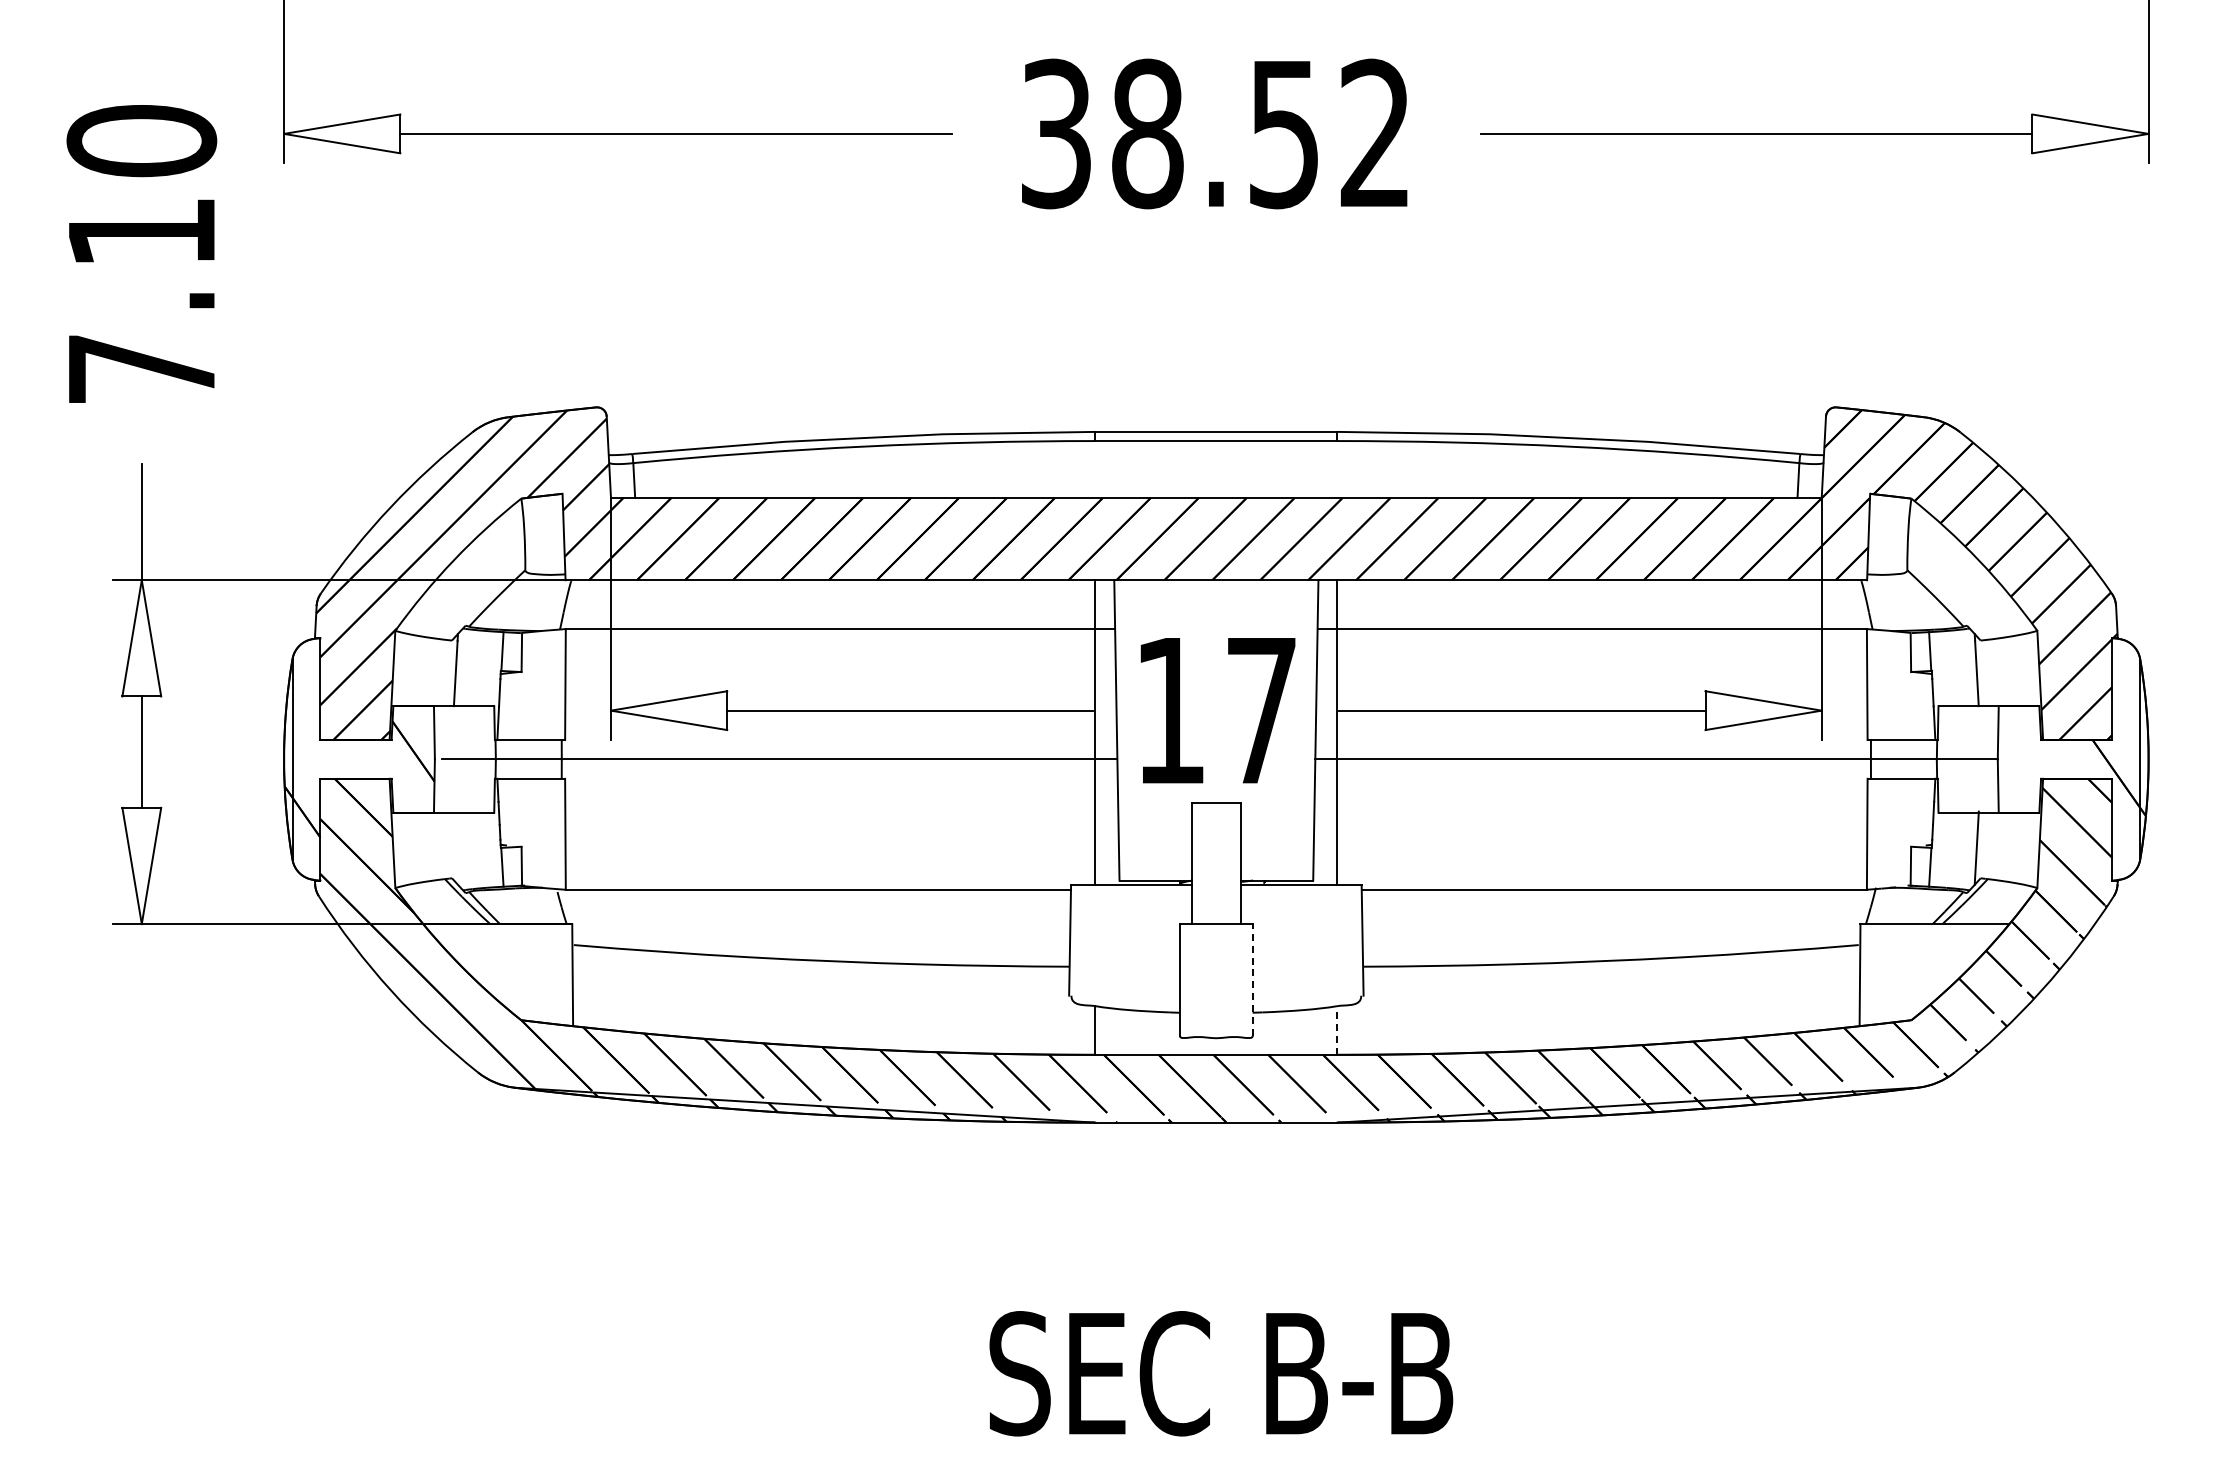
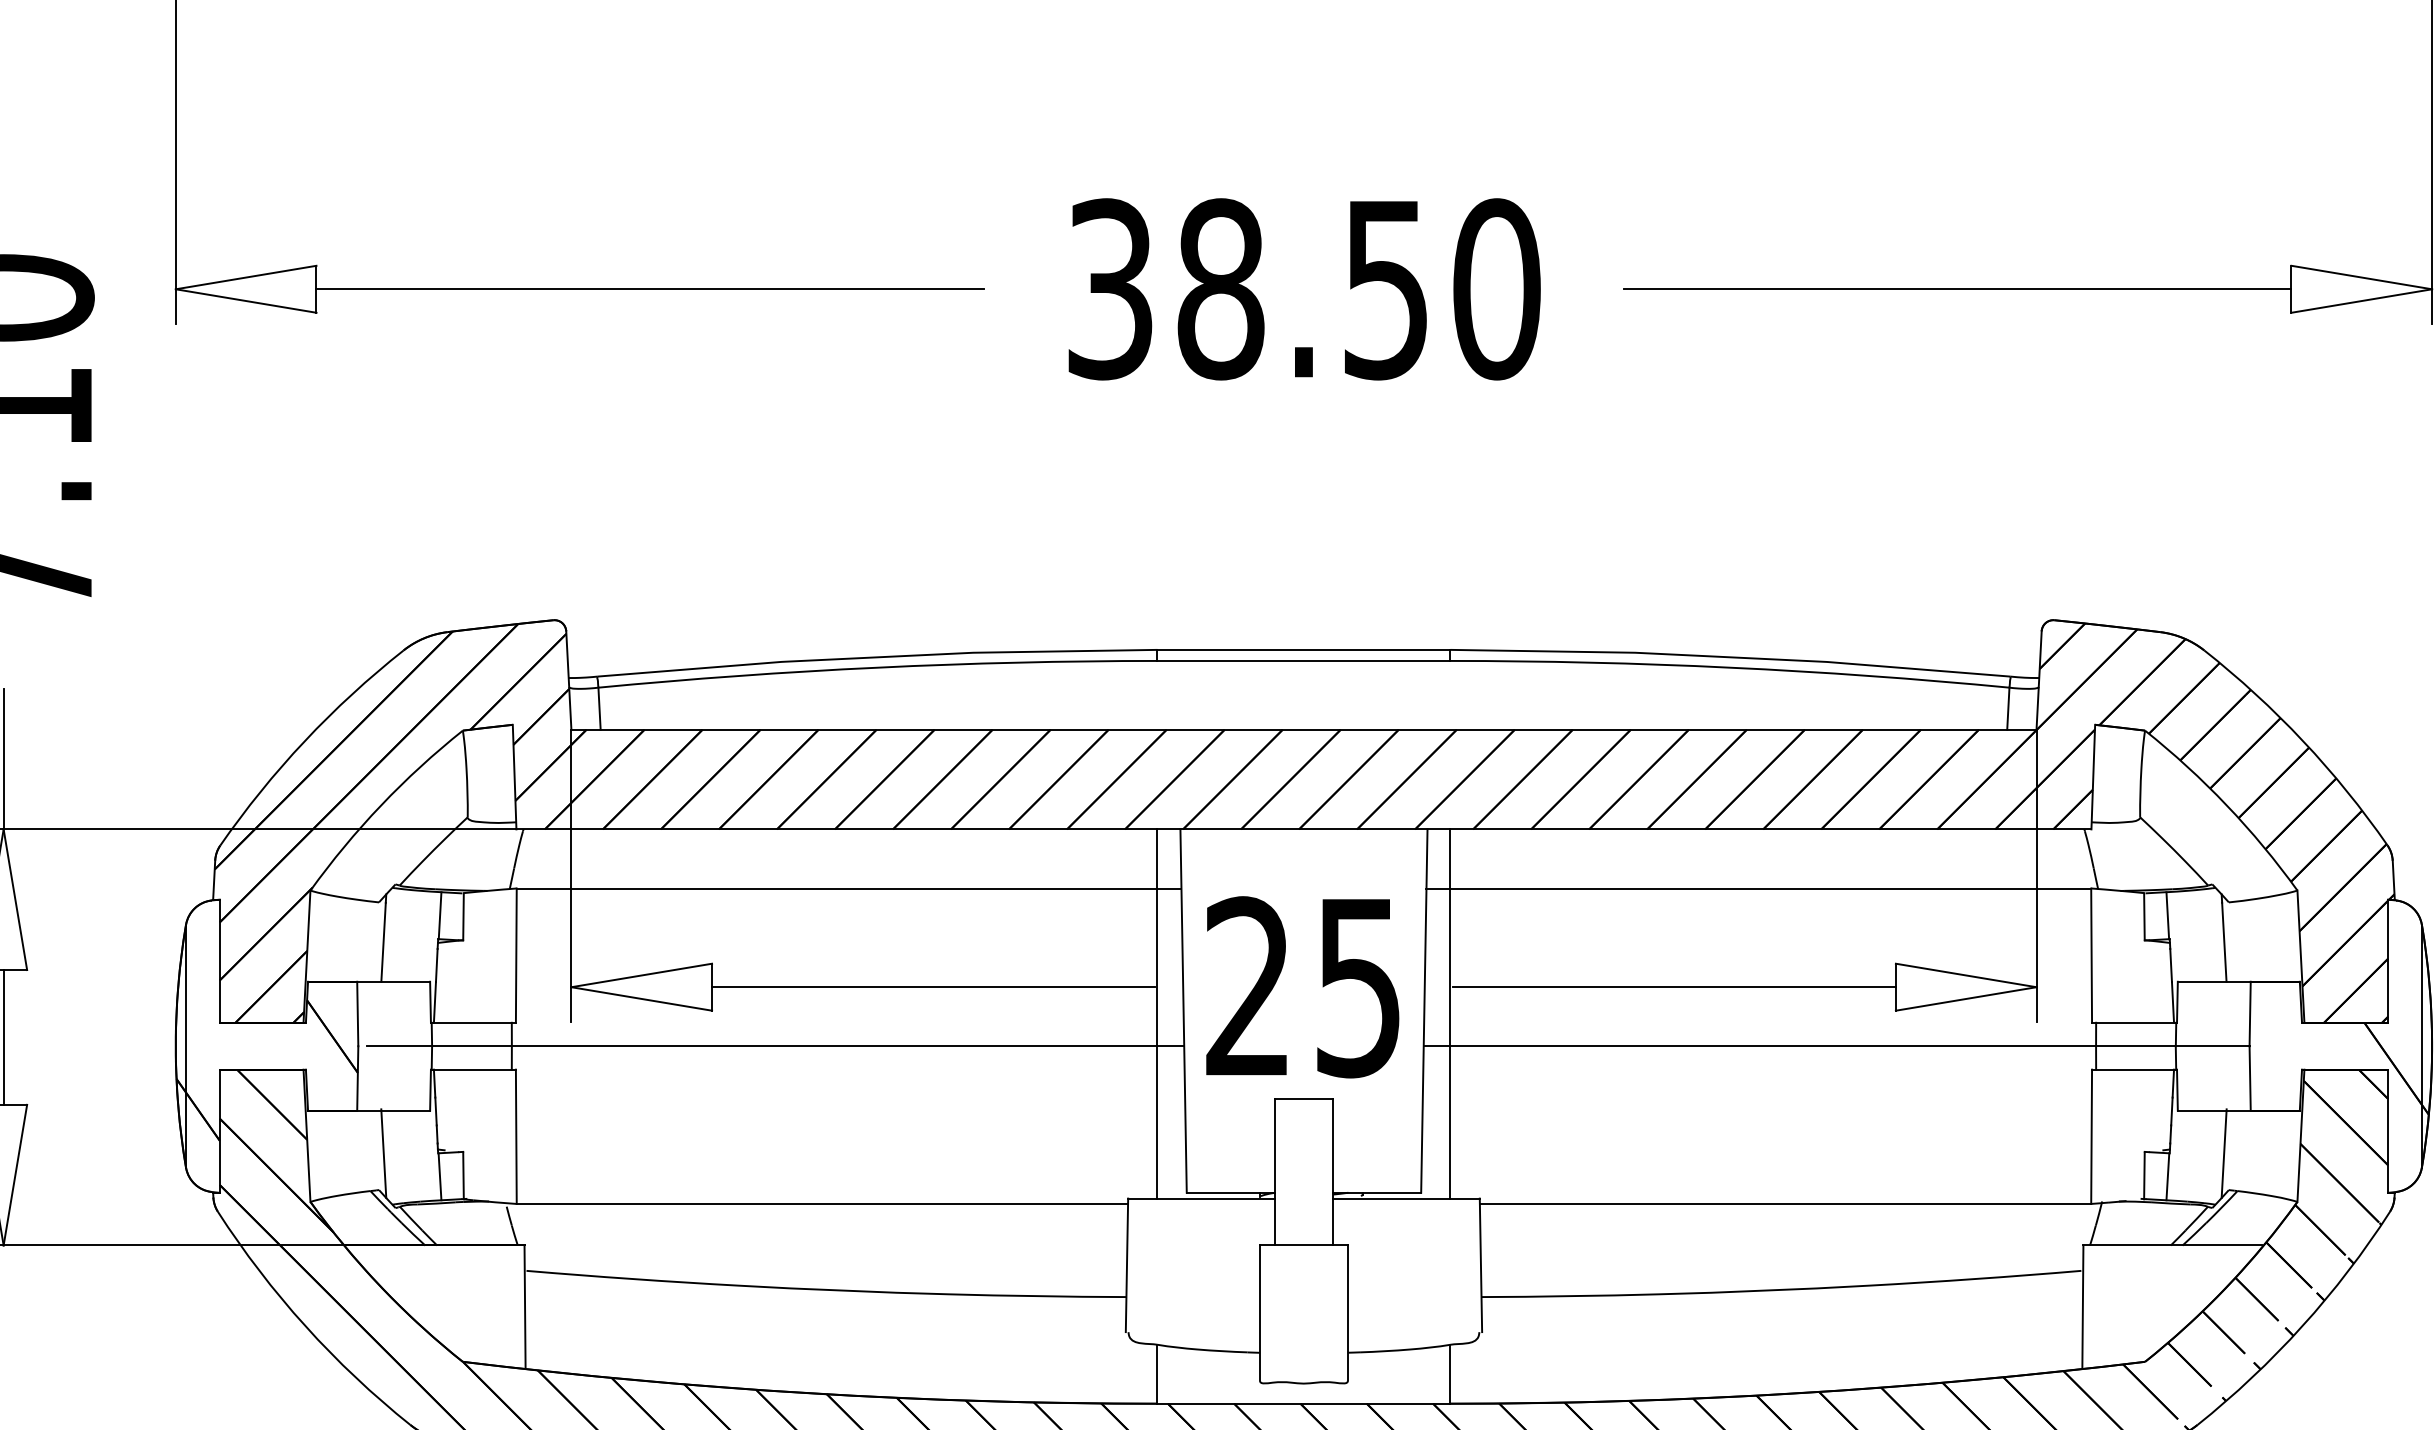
text: (1375, 133) -> (1496, 288), 38.52 -> 38.50
text: (1215, 710) -> (1302, 987), 17 -> 25
line: (455, 847) -> (383, 1152), added
line: (1252, 979) -> (1347, 1312), dashed -> solid
line: (1337, 1030) -> (1450, 1374), dashed -> solid

